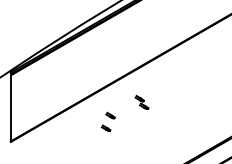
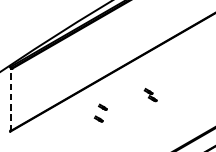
part: (141, 102) -> (150, 95), moved
line: (11, 106) -> (10, 98), solid -> dashed

